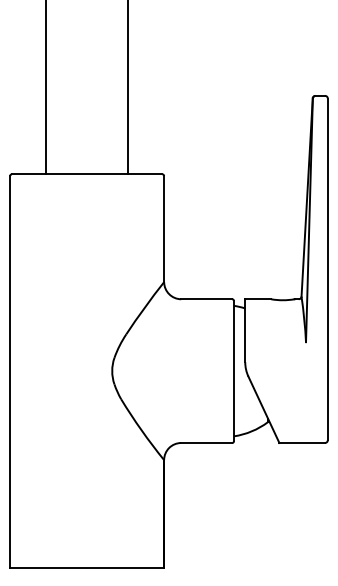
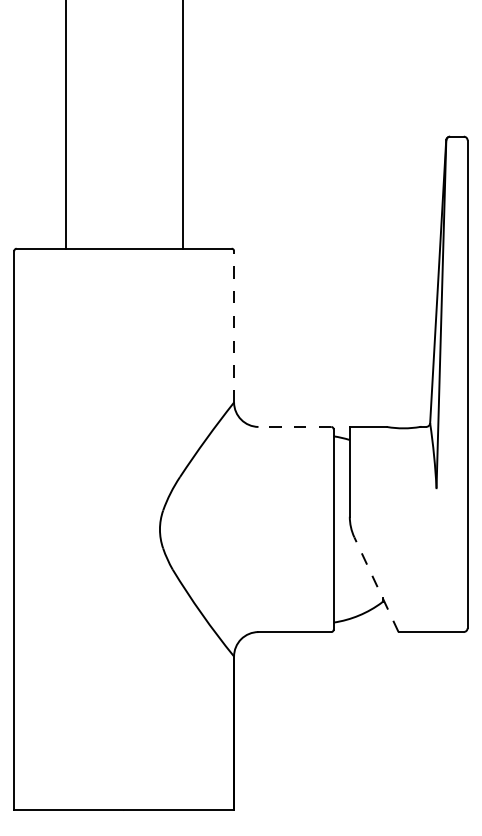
line: (164, 228) -> (234, 325), solid -> dashed
line: (206, 299) -> (294, 427), solid -> dashed
line: (263, 409) -> (375, 584), solid -> dashed

